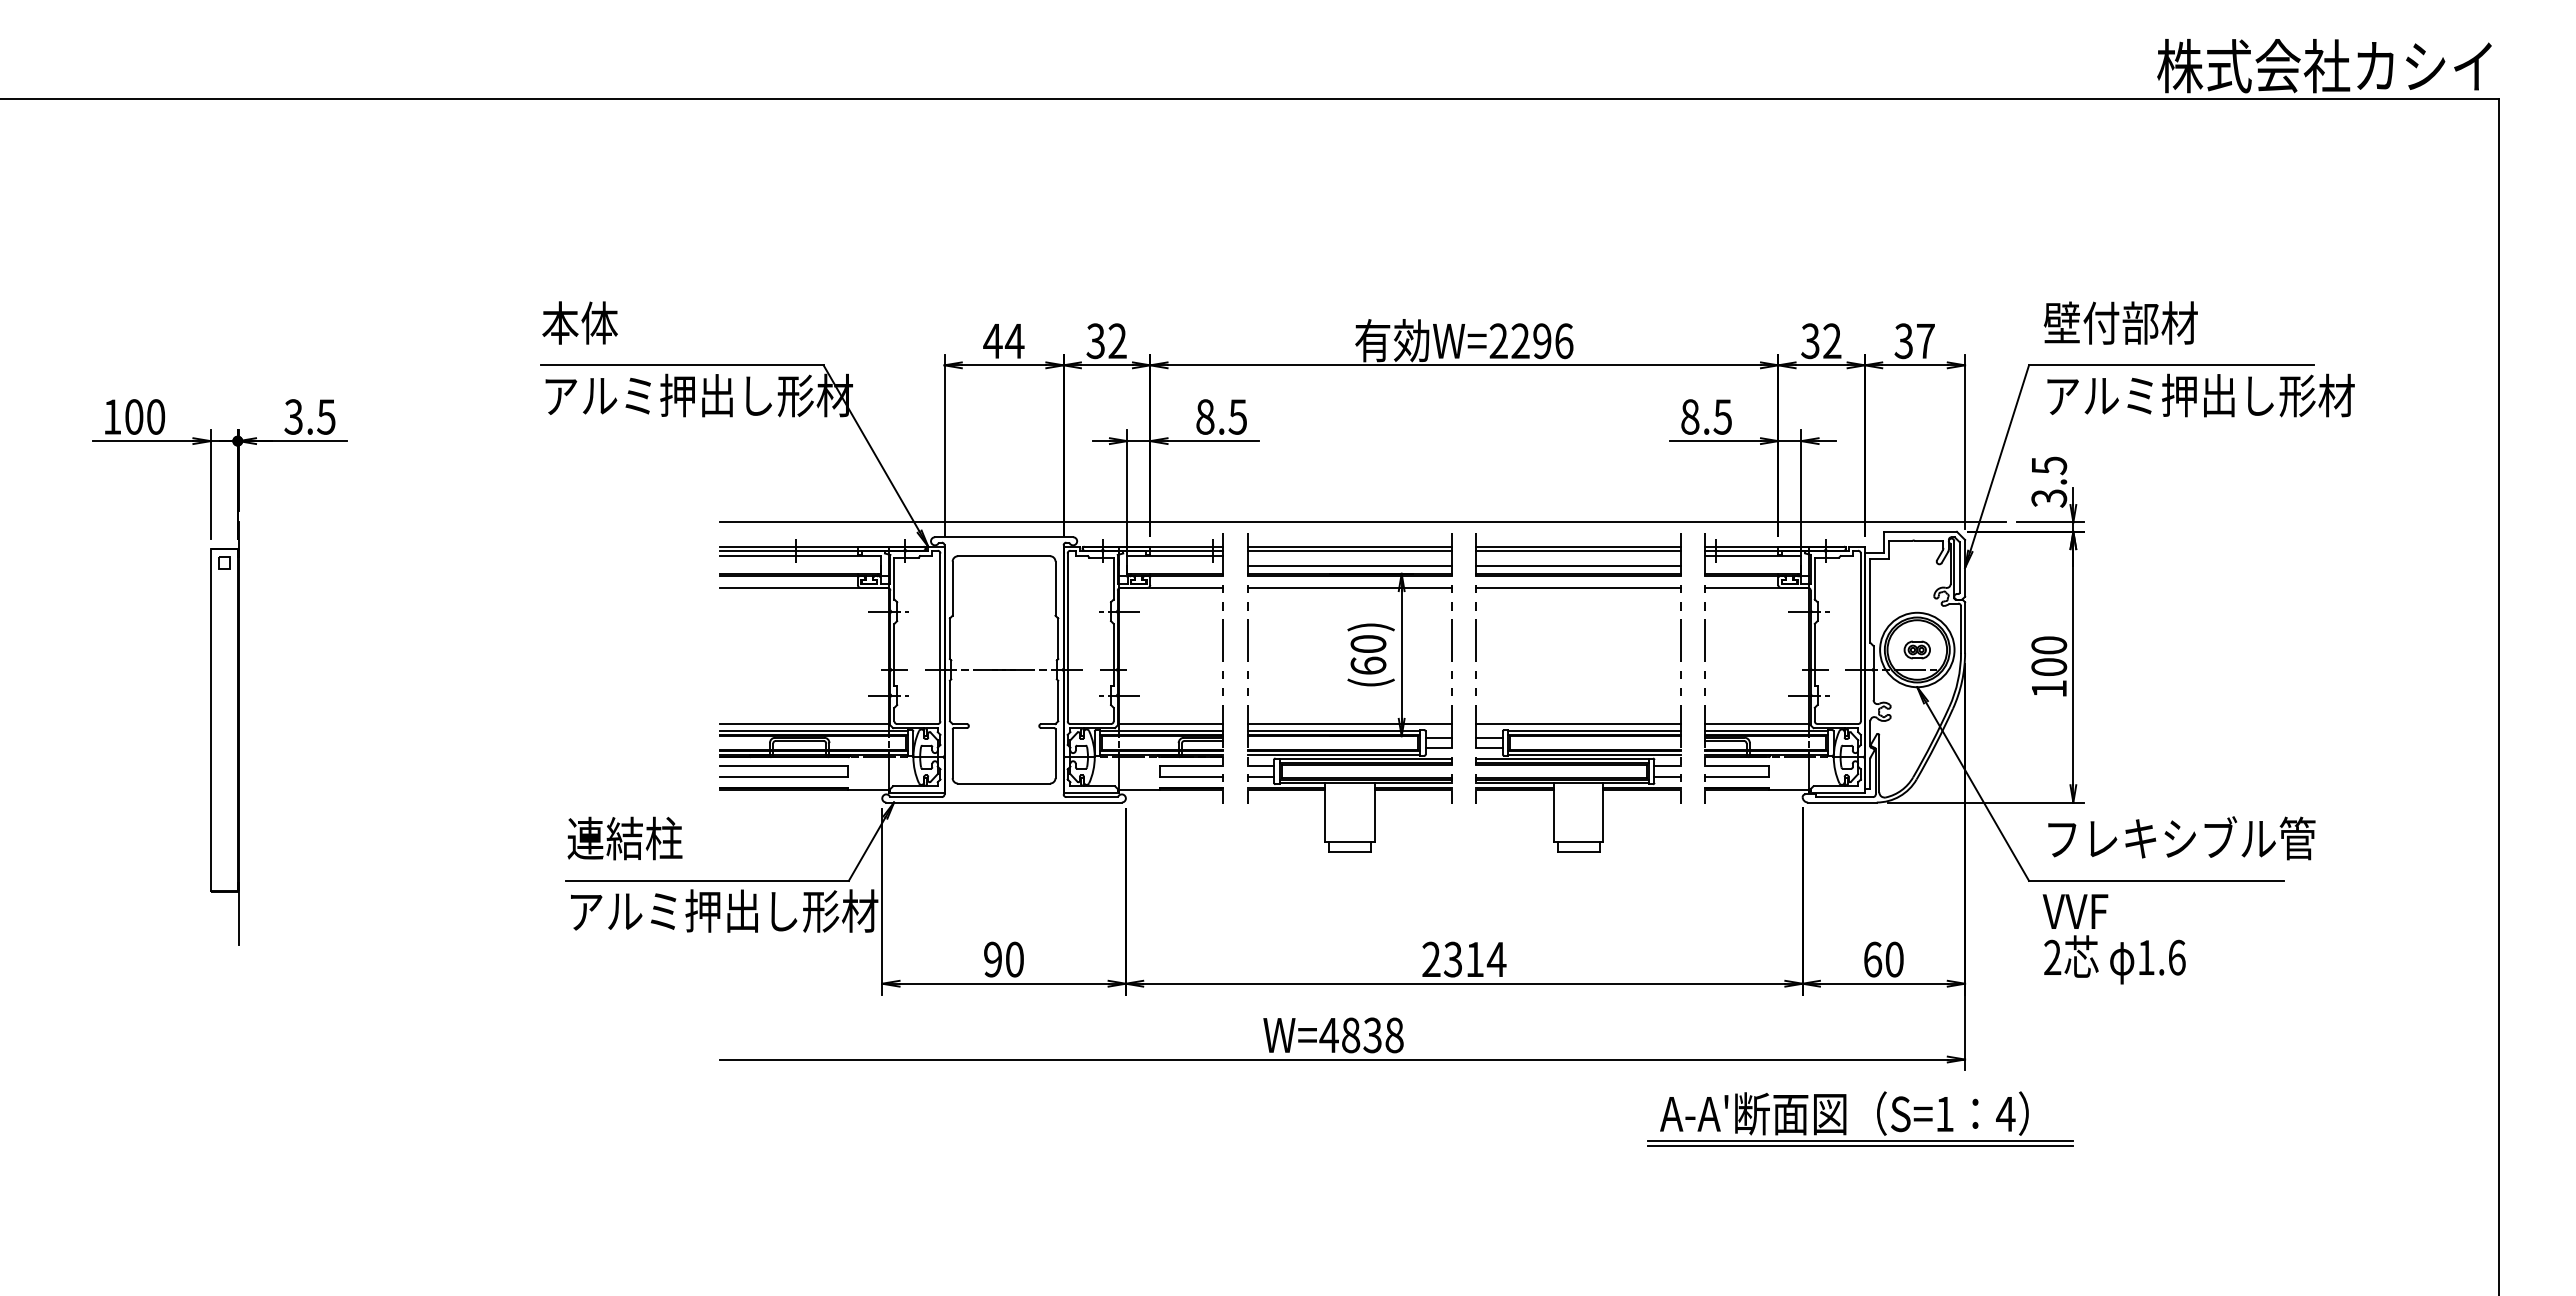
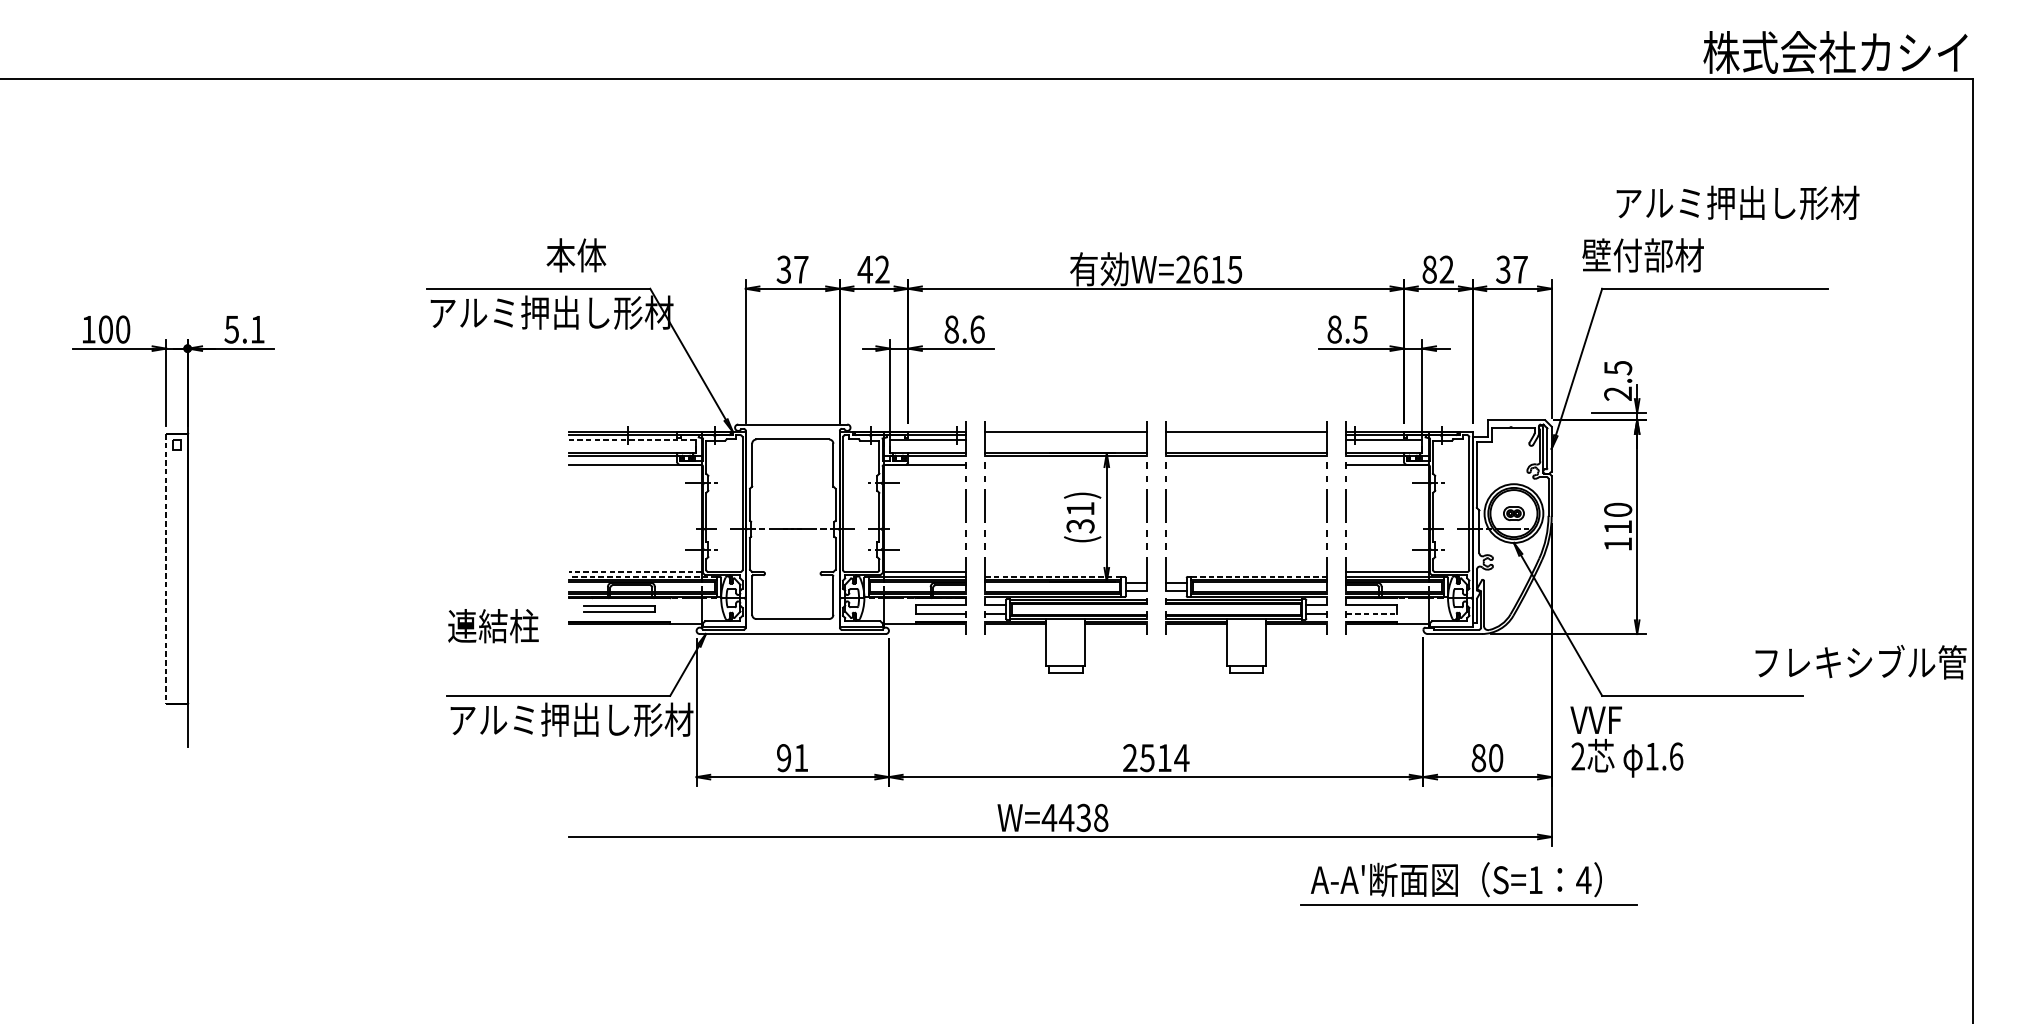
text: (579, 322) -> (575, 254), moved
text: (2120, 322) -> (1642, 254), moved
text: (1810, 340) -> (1429, 269), 32 -> 82
text: (1003, 341) -> (792, 269), 44 -> 37
text: (1095, 341) -> (864, 269), 32 -> 42
text: (1542, 341) -> (1217, 269), W=2296 -> W=2615
text: (2200, 395) -> (1737, 202), moved
text: (309, 416) -> (244, 329), 3.5 -> 5.1
text: (1237, 416) -> (977, 329), 8.5 -> 8.6
text: (2049, 498) -> (1618, 393), 3.5 -> 2.5
line: (1362, 522) -> (1075, 412), removed
line: (1349, 550) -> (1065, 435), removed
line: (1578, 550) -> (1246, 435), removed
line: (800, 556) -> (632, 439), solid -> dashed
line: (1349, 565) -> (1065, 446), removed
line: (1578, 565) -> (1246, 446), removed
line: (1349, 587) -> (1065, 464), removed
line: (1578, 587) -> (1246, 464), removed
text: (1368, 655) -> (1080, 517), (60) -> (31)
text: (2049, 666) -> (1618, 526), 100 -> 110
line: (210, 720) -> (166, 569), solid -> dashed
line: (804, 724) -> (635, 572), solid -> dashed
line: (1349, 724) -> (1065, 572), removed
line: (1578, 724) -> (1246, 572), removed
line: (814, 730) -> (643, 577), solid -> dashed
line: (1334, 730) -> (1053, 577), solid -> dashed
line: (1594, 730) -> (1259, 577), solid -> dashed
part: (783, 771) -> (618, 609), size x0.7
line: (1736, 776) -> (1371, 613), solid -> dashed
text: (624, 838) -> (493, 626), moved
text: (2181, 838) -> (1860, 662), moved
text: (2113, 939) -> (1626, 742), moved
text: (1014, 959) -> (801, 757), 90 -> 91
text: (1453, 959) -> (1147, 757), 2314 -> 2514
text: (1873, 959) -> (1479, 757), 60 -> 80
text: (1350, 1035) -> (1066, 818), W=4838 -> W=4438
line: (1860, 1140) -> (1469, 900), removed

